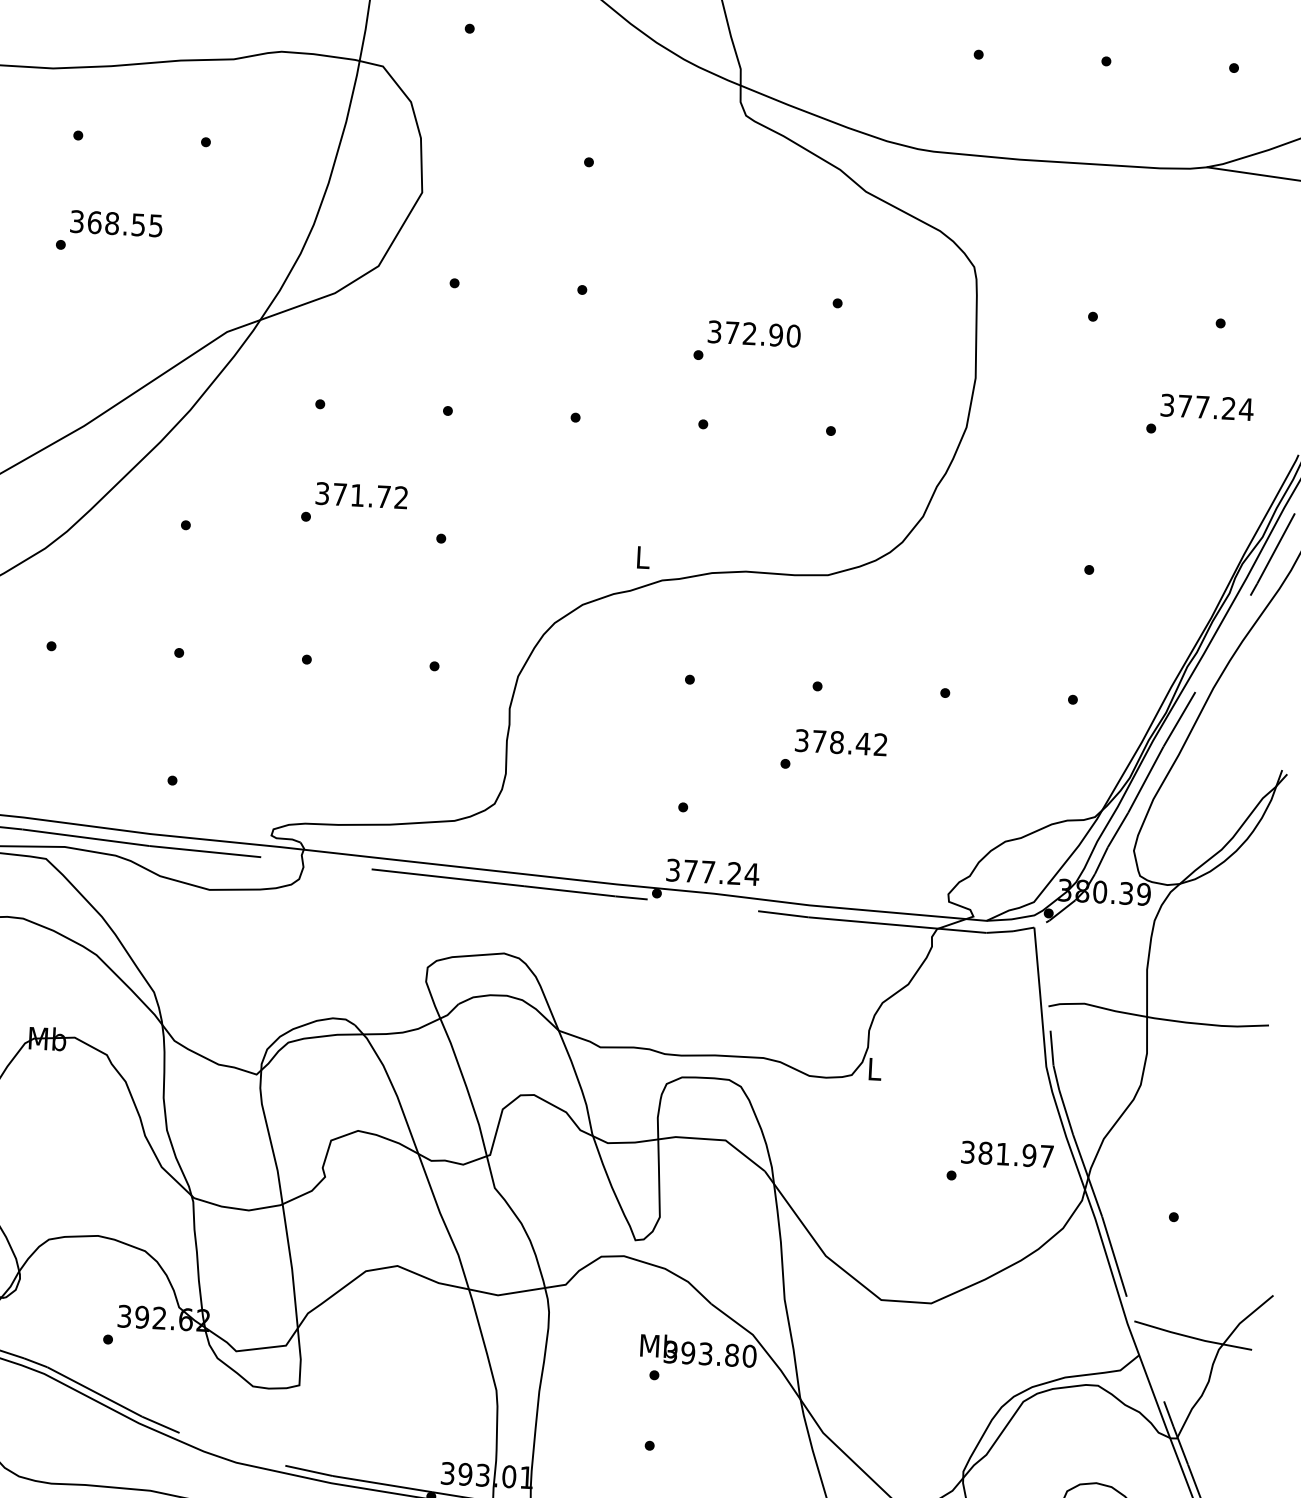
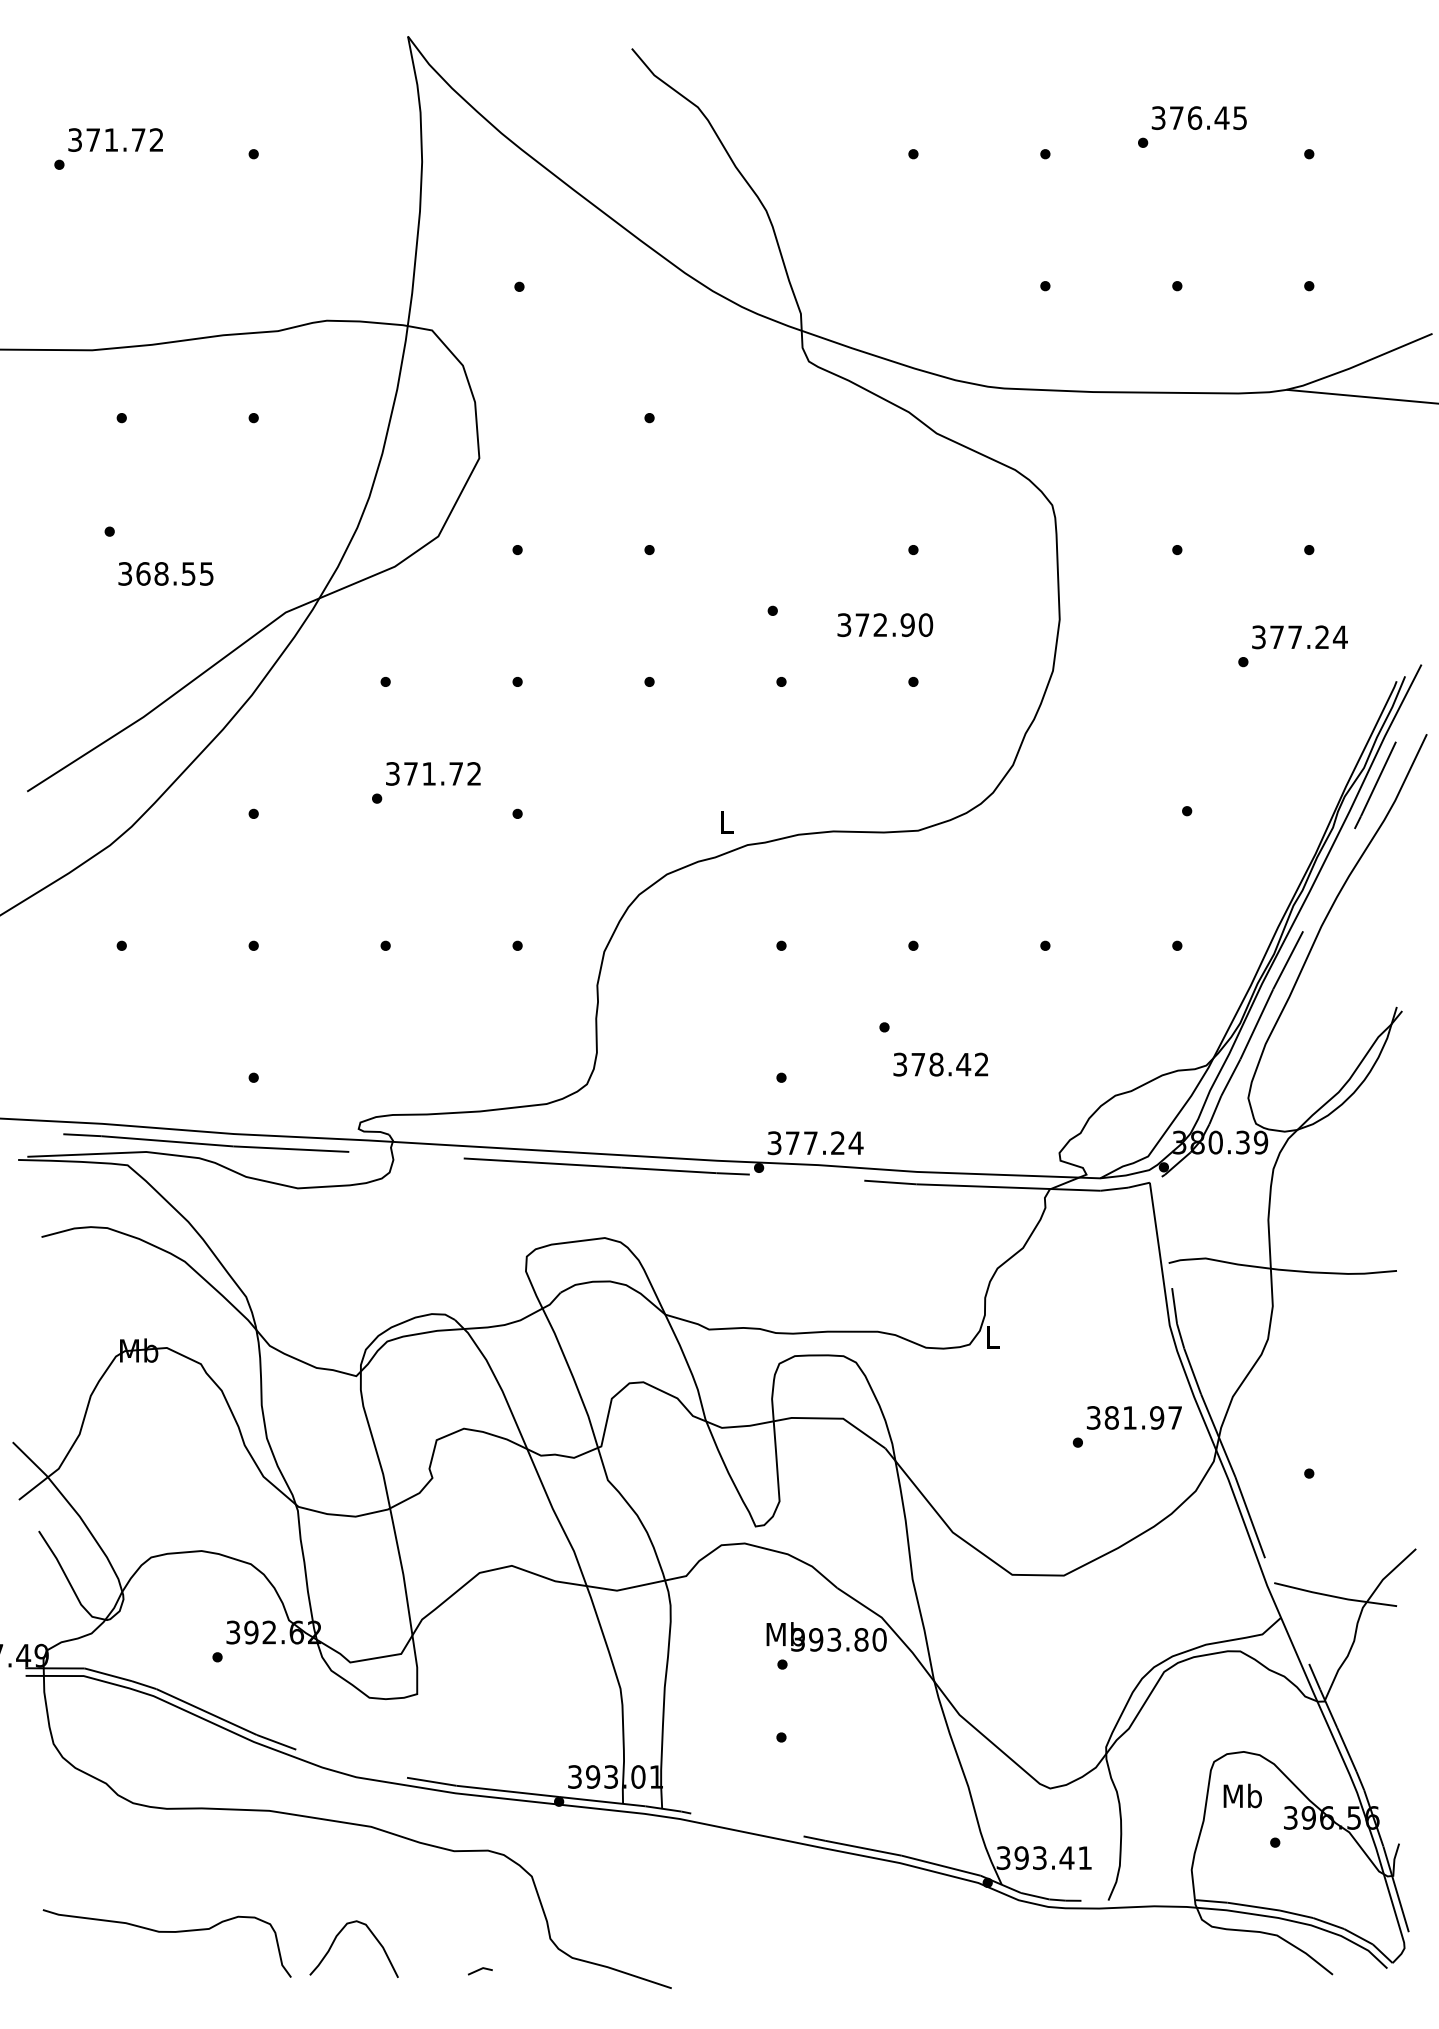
text: (116, 223) -> (165, 573), moved
text: (754, 334) -> (885, 625), moved
text: (840, 742) -> (940, 1064), moved

